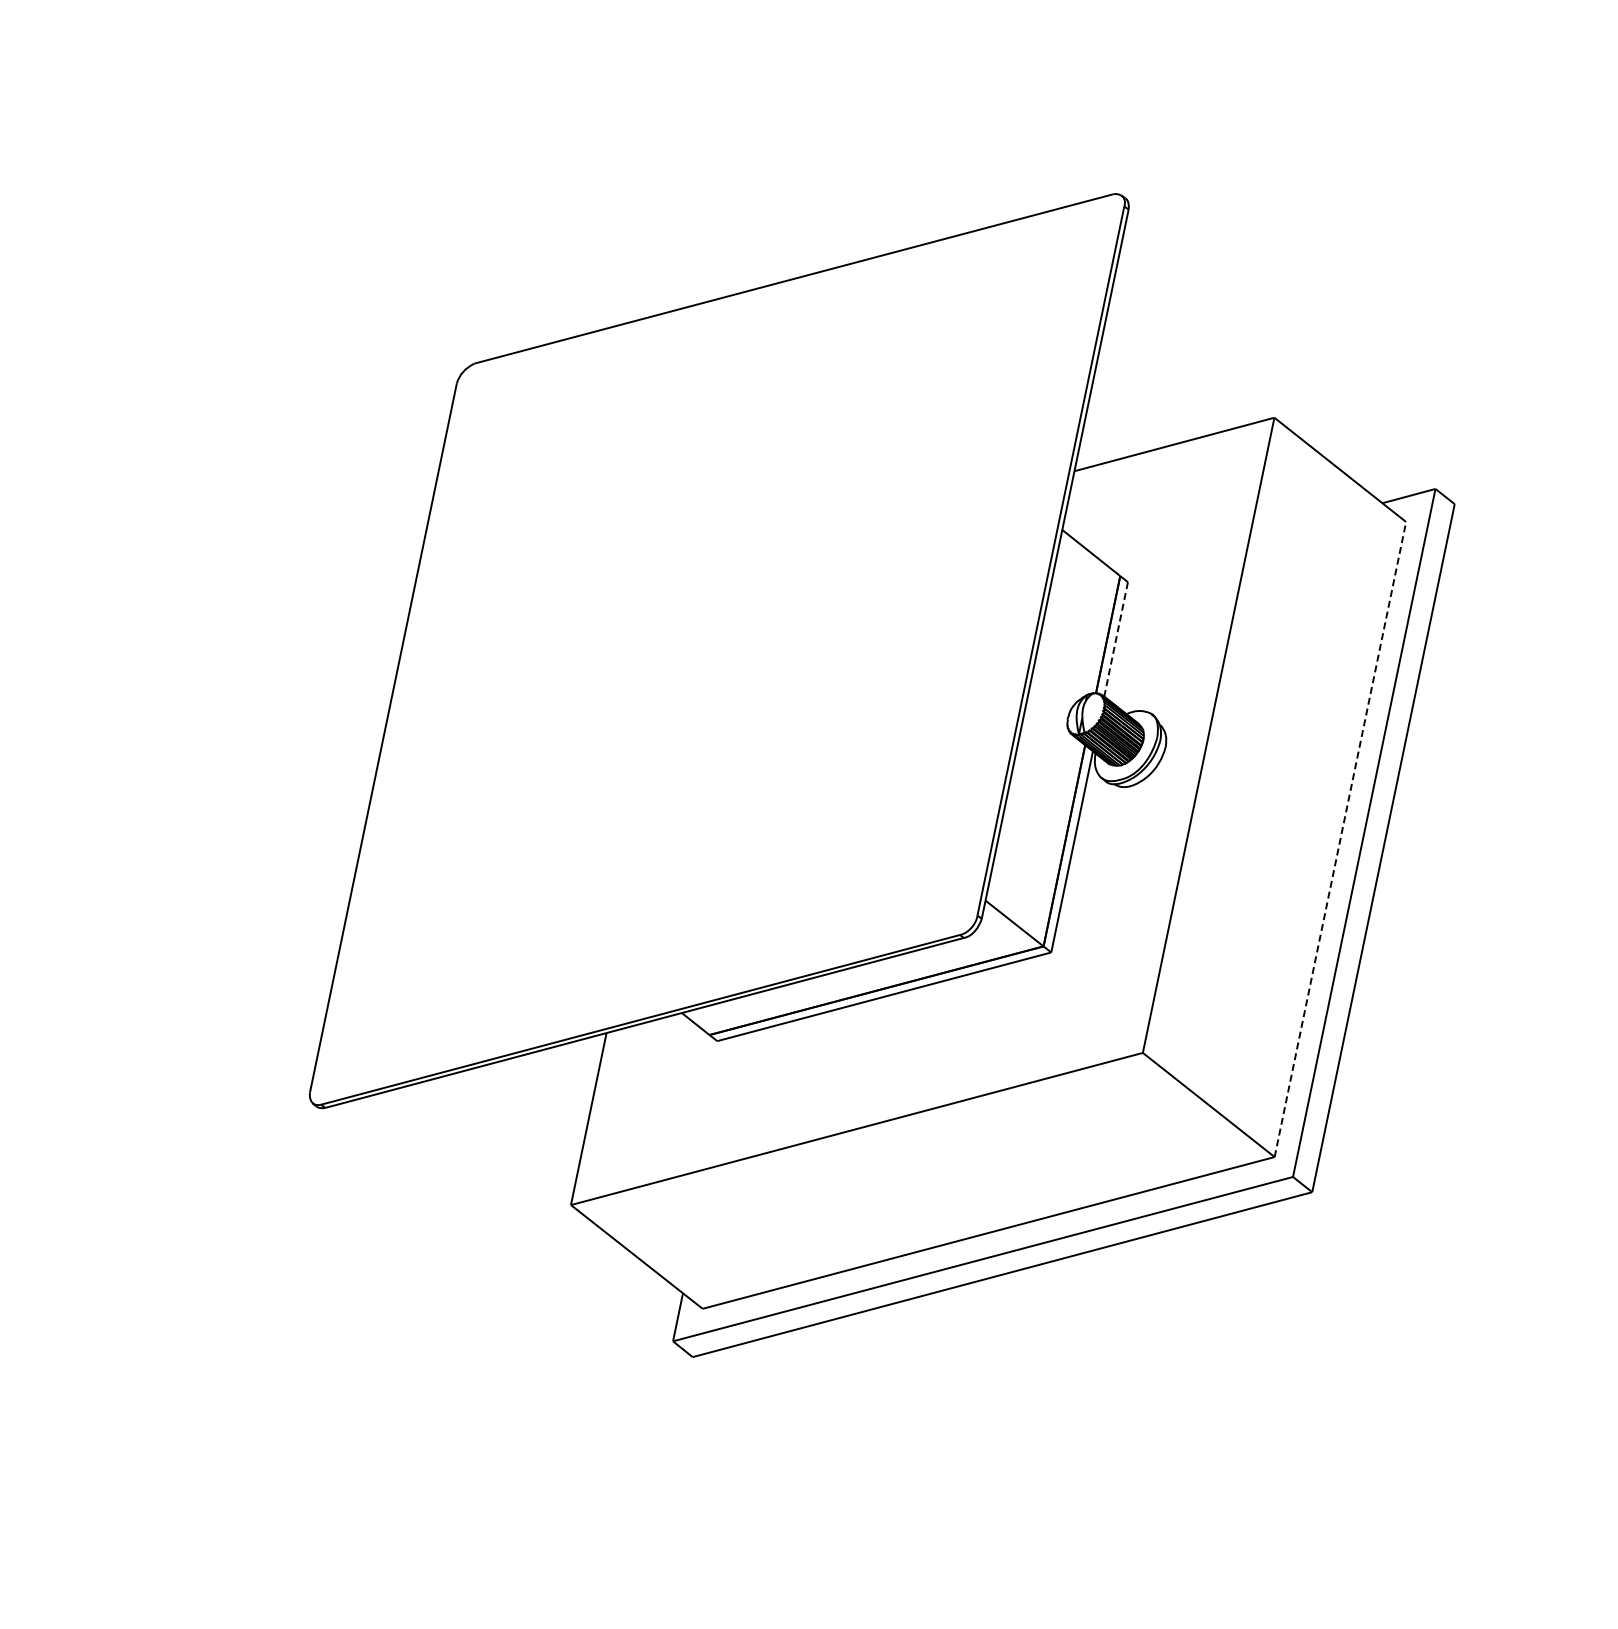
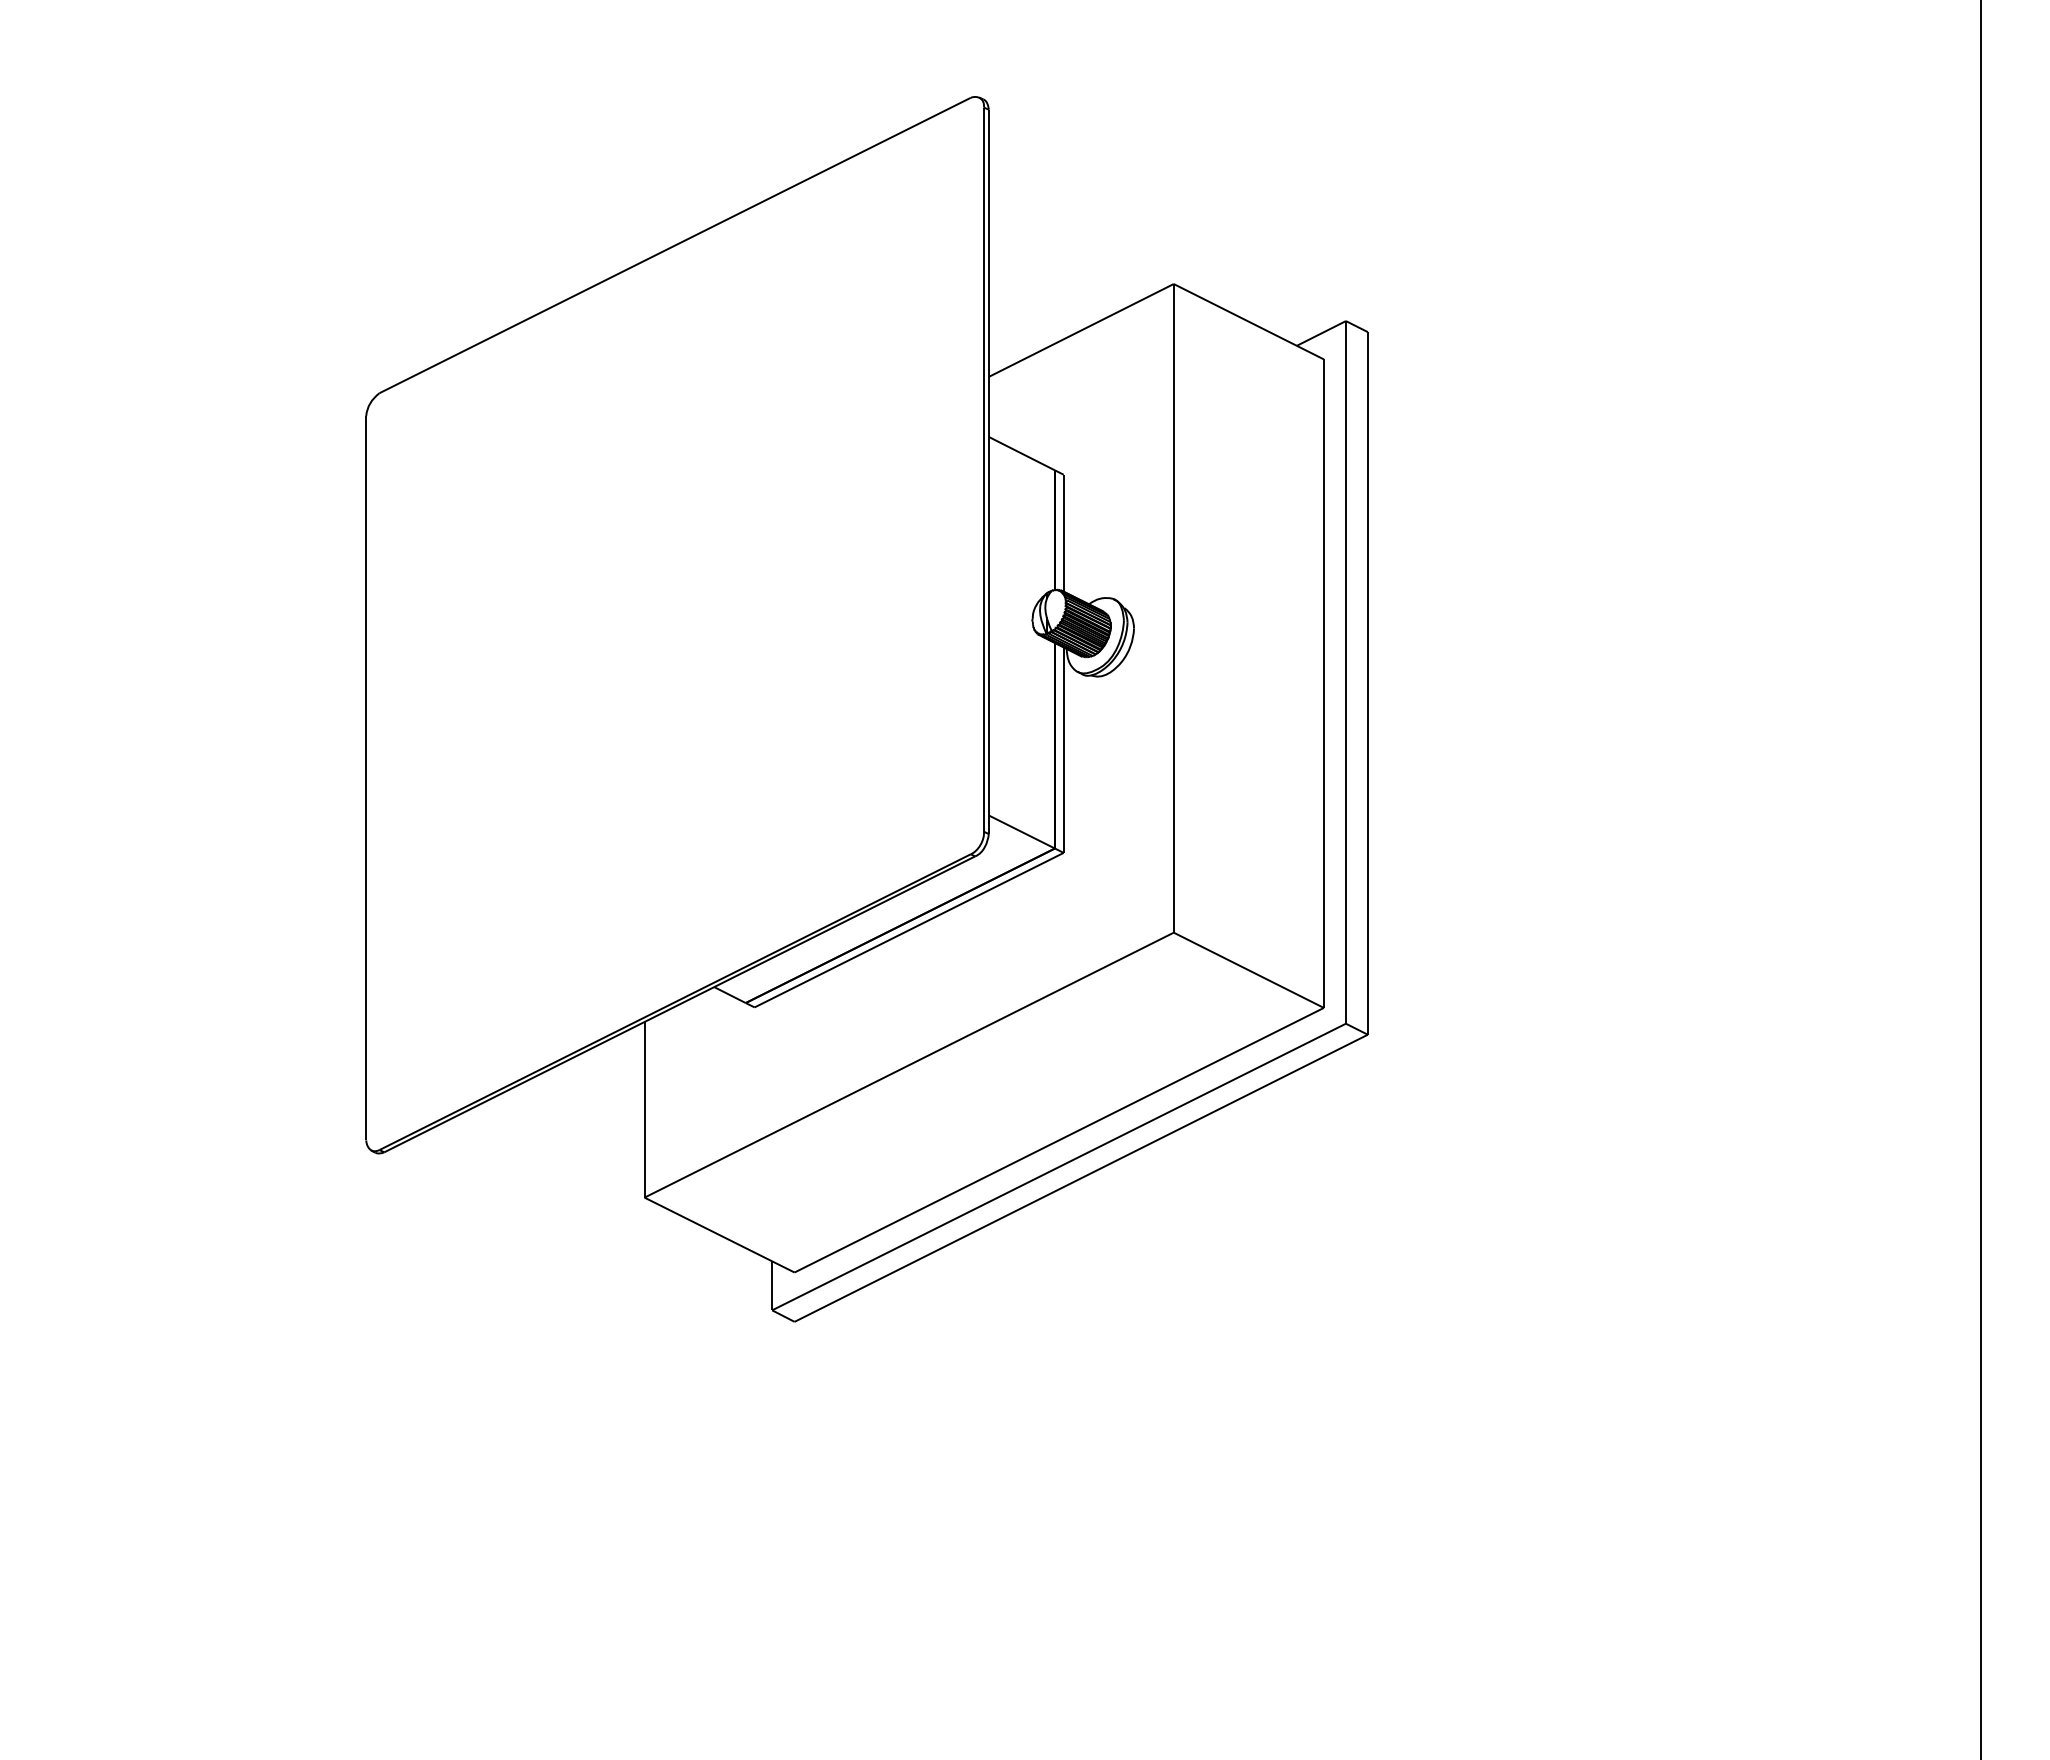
line: (1115, 639) -> (1063, 533), dashed -> solid
line: (1340, 839) -> (1323, 683), dashed -> solid

